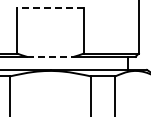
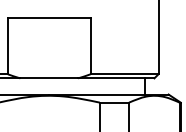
line: (50, 7) -> (49, 17), dashed -> solid
line: (50, 56) -> (49, 77), dashed -> solid

